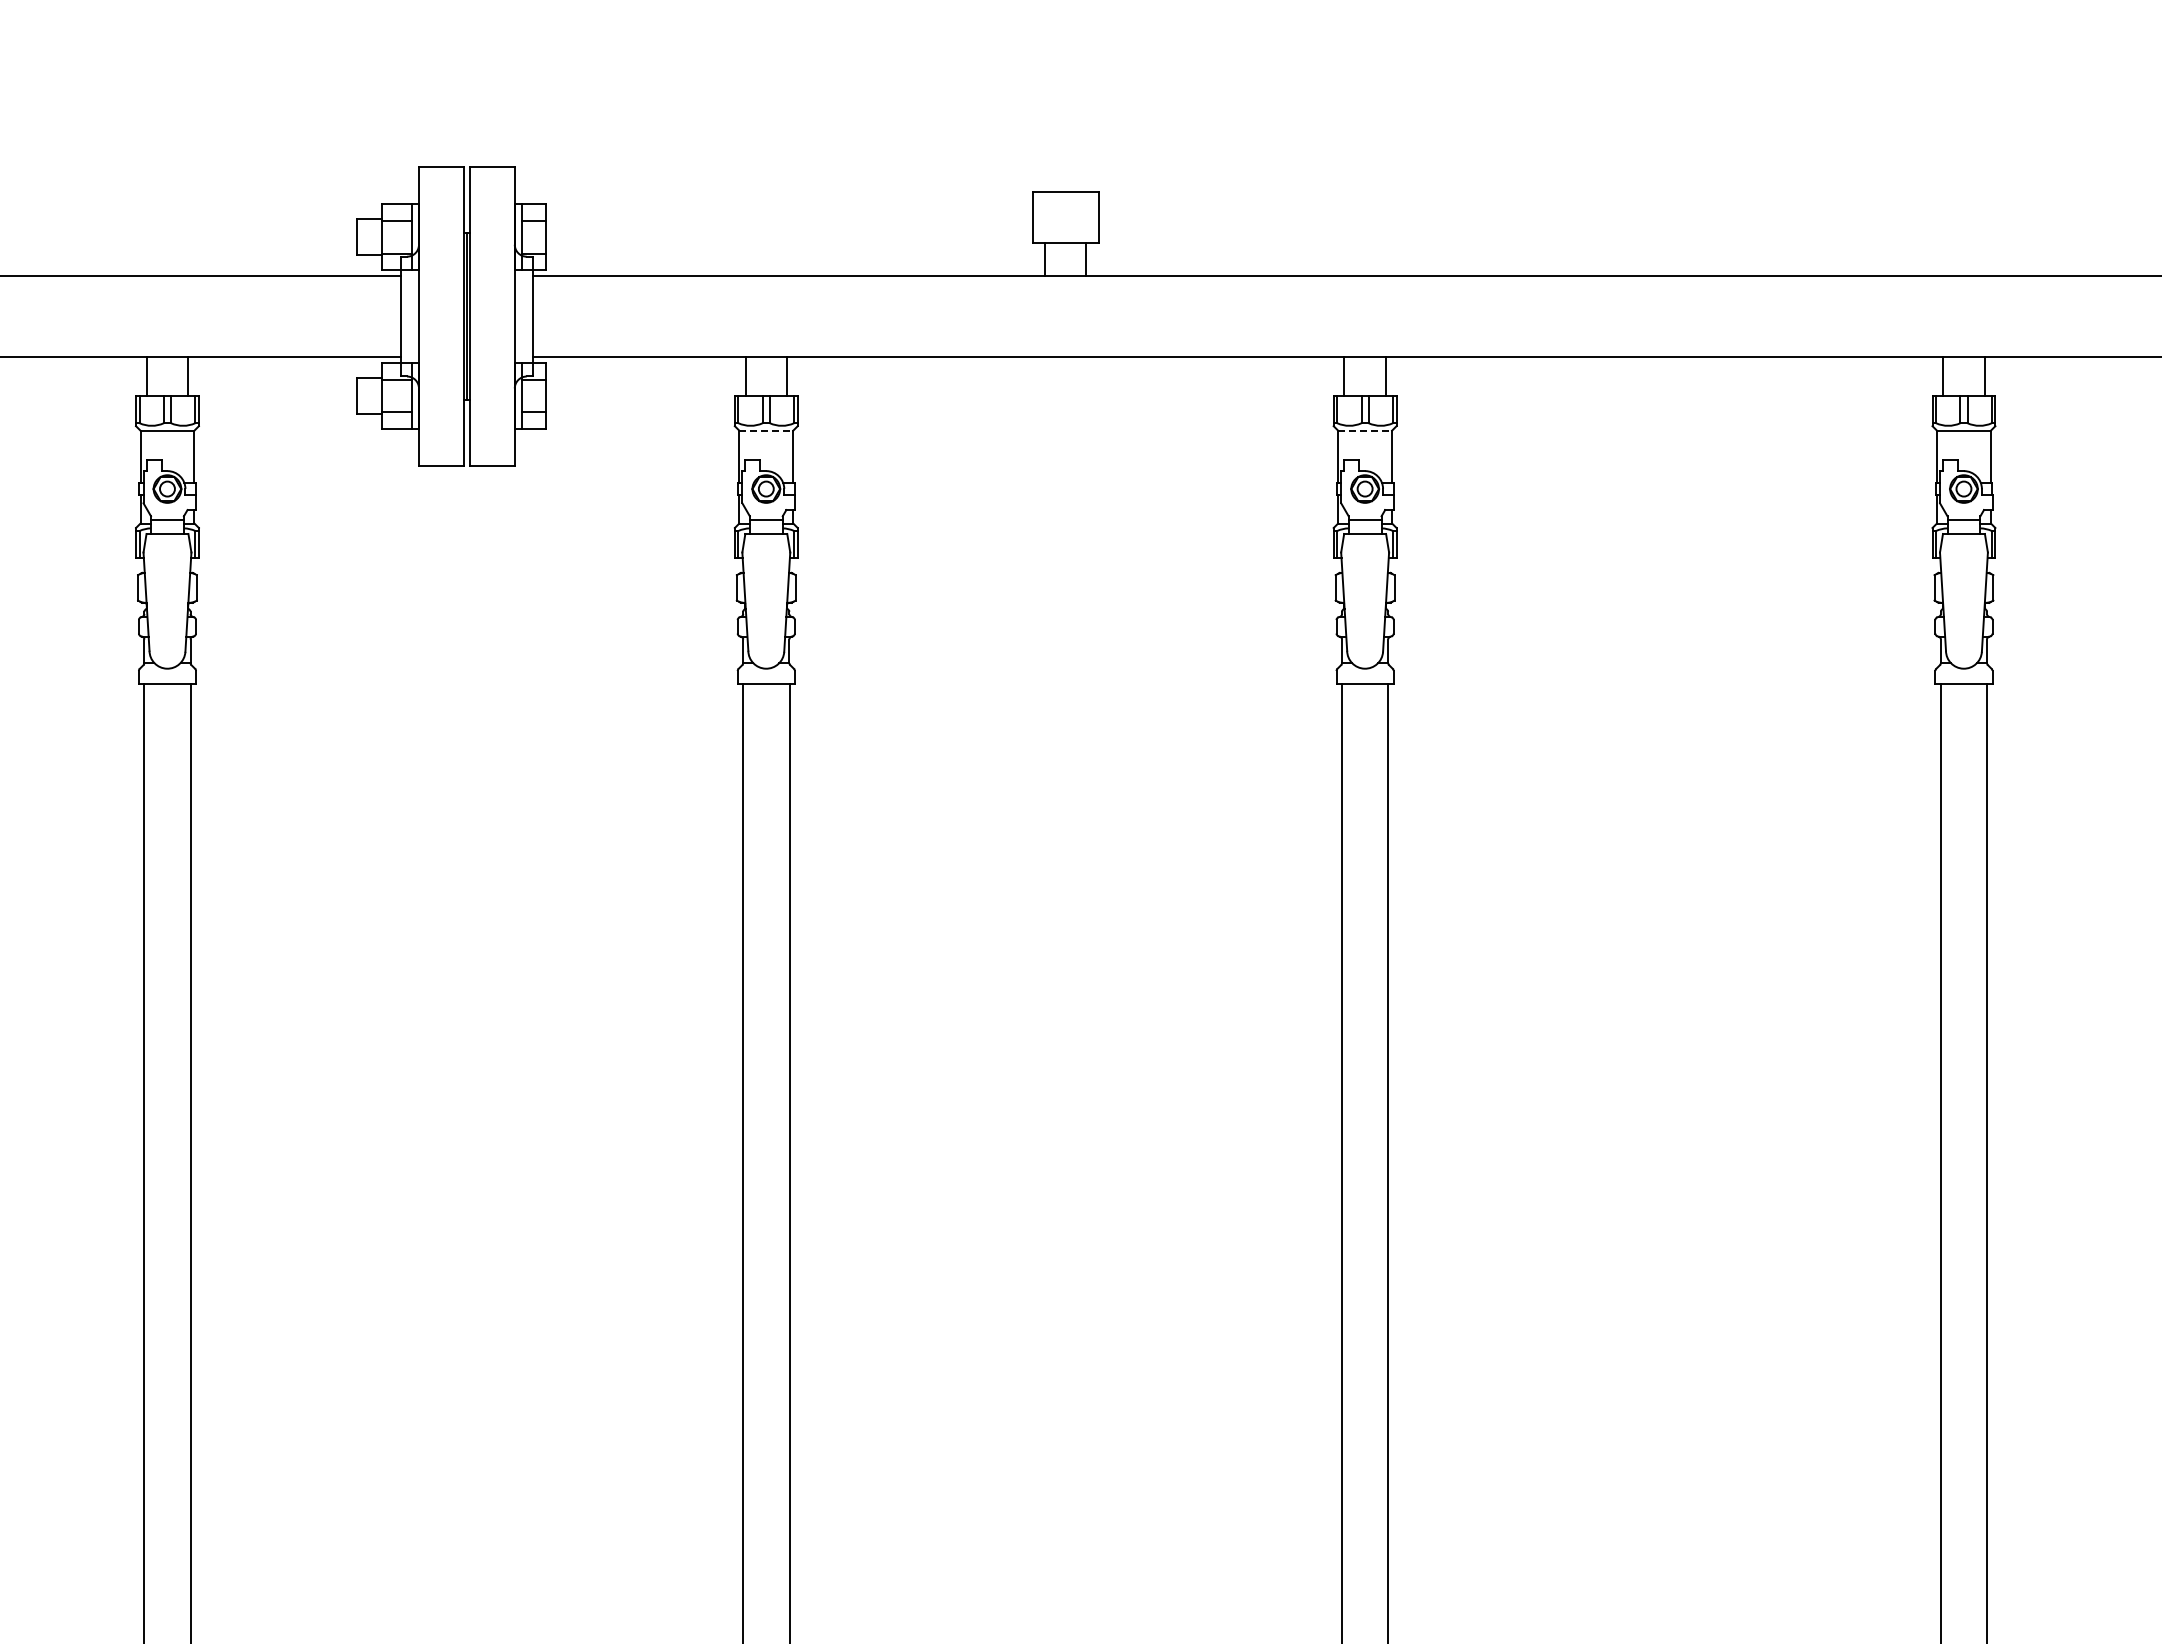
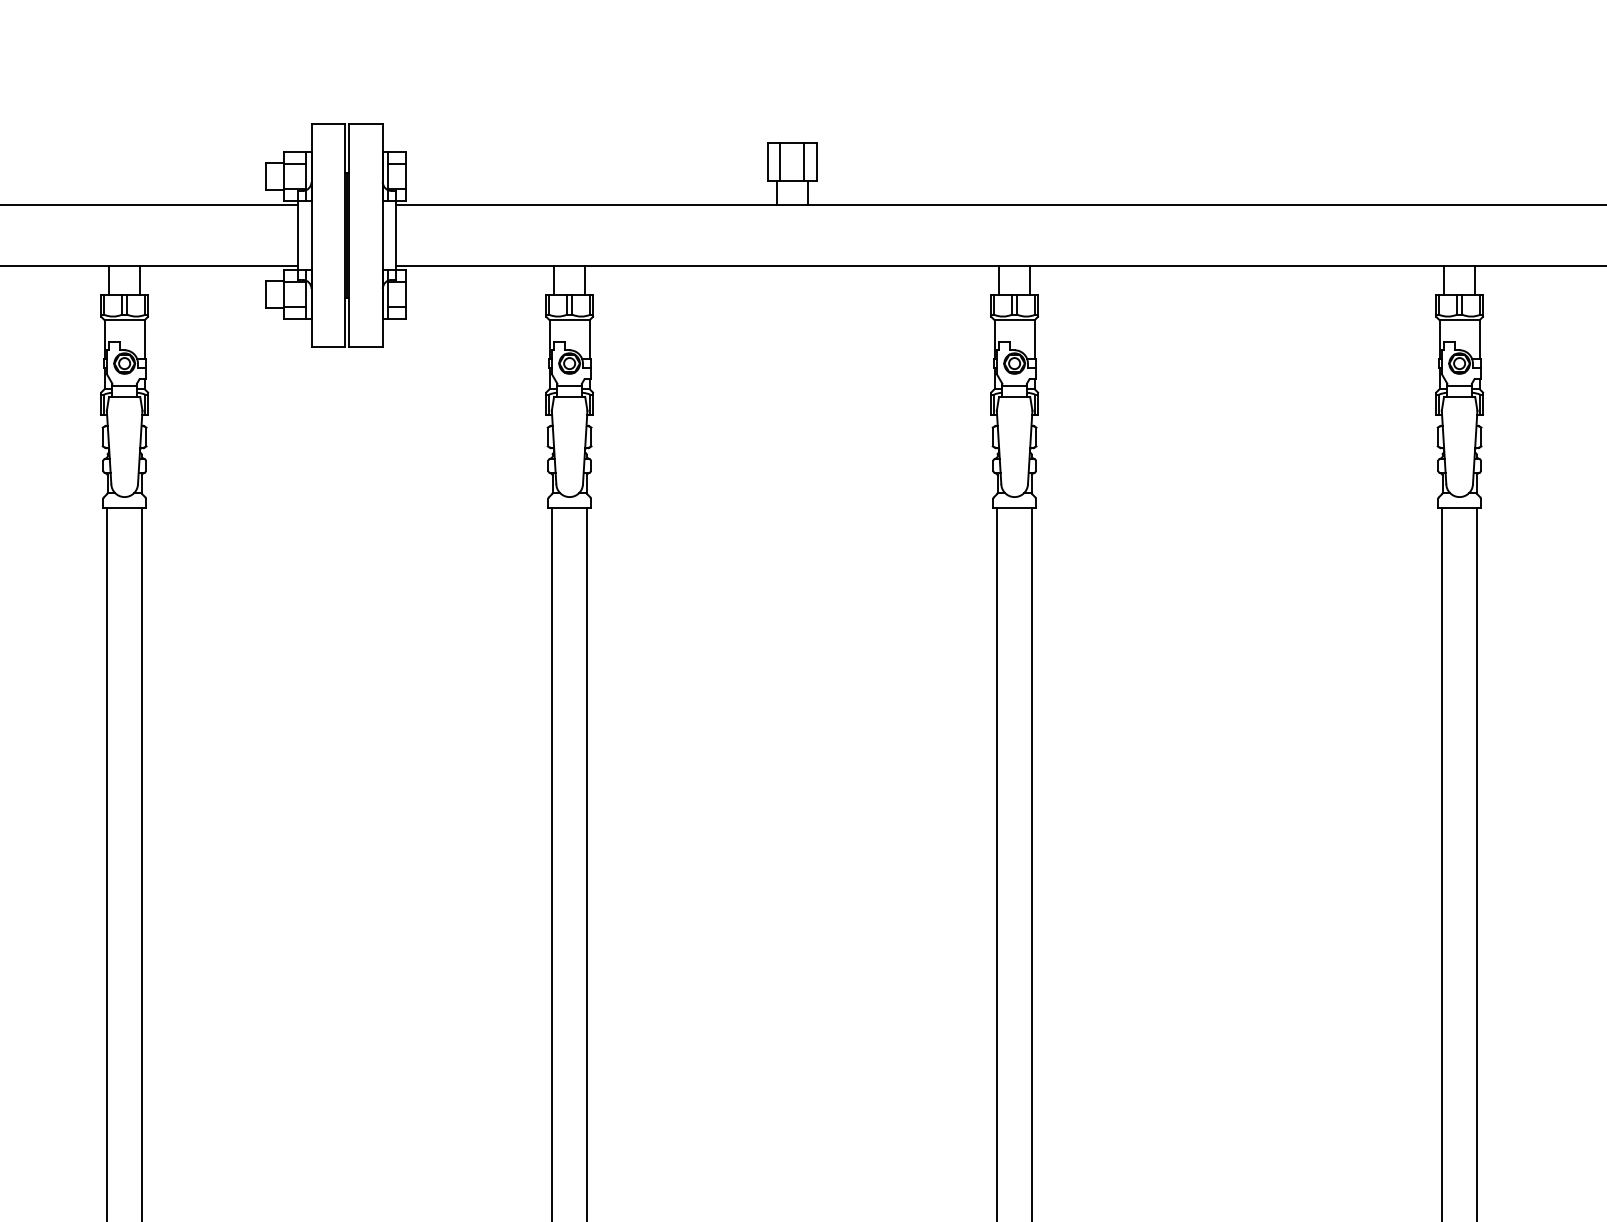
line: (1049, 217) -> (780, 161), added
line: (1082, 217) -> (804, 161), added
line: (766, 430) -> (569, 320), dashed -> solid
line: (1365, 430) -> (1014, 320), dashed -> solid

